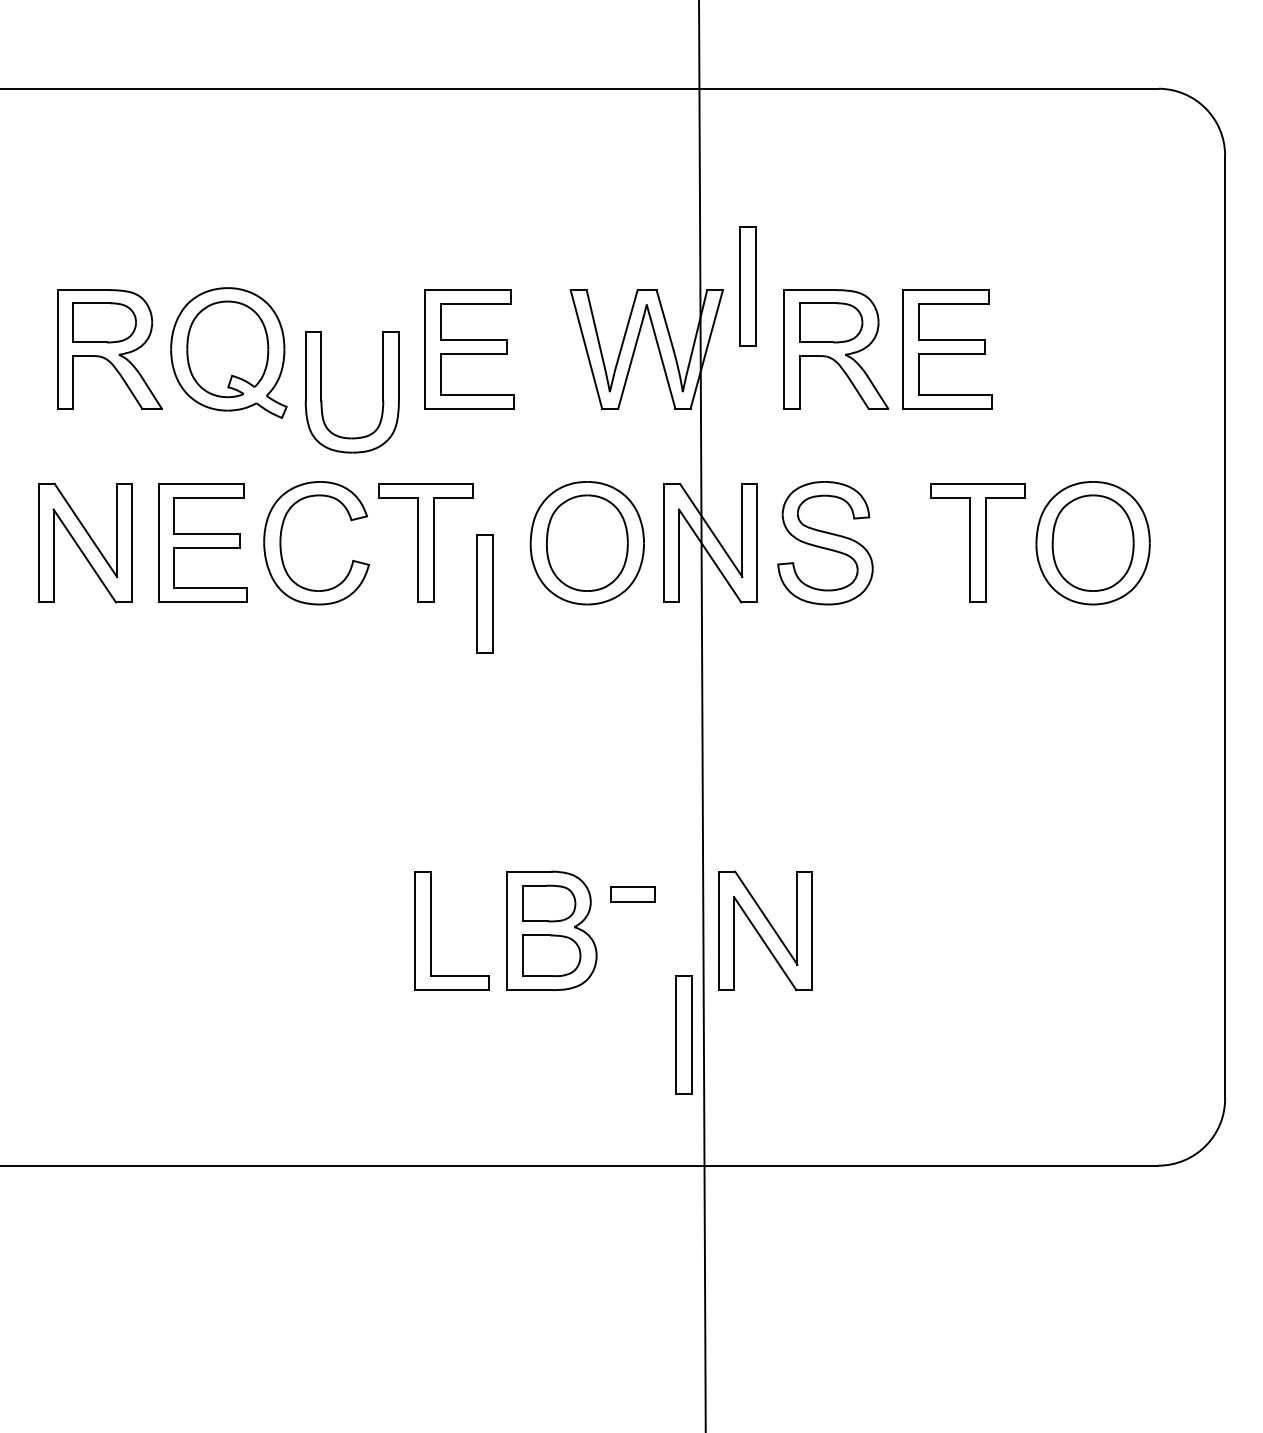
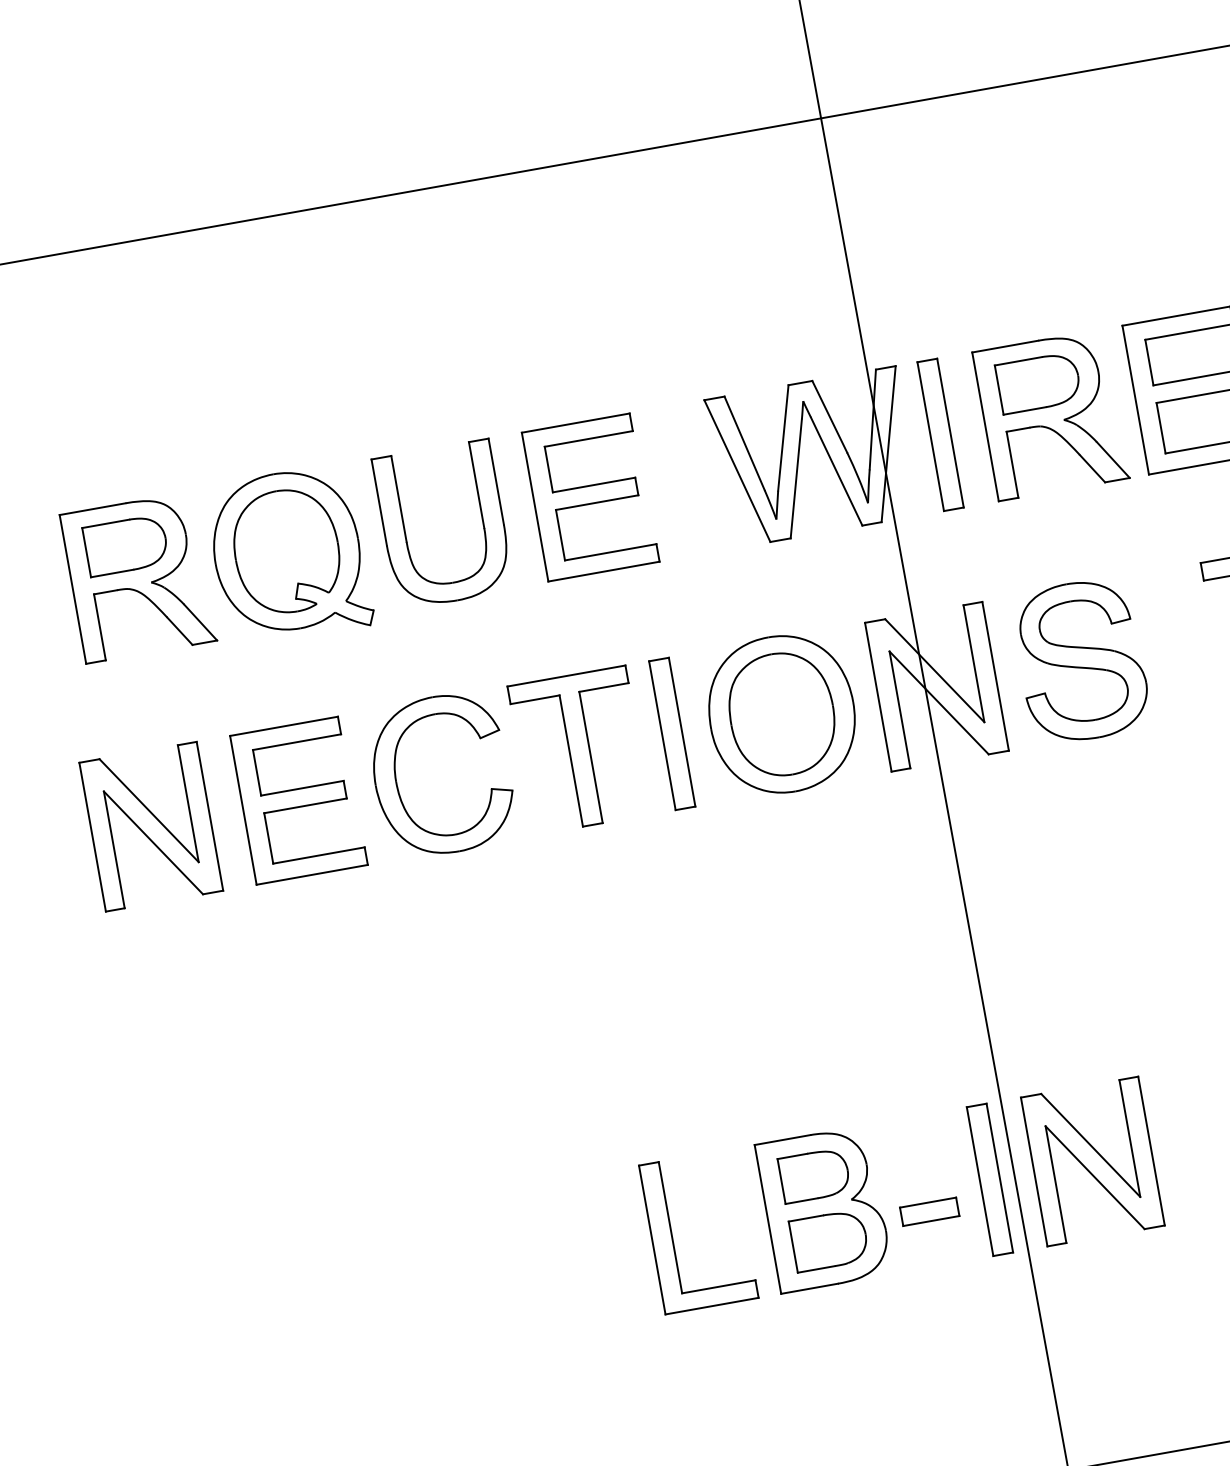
part: (747, 286) -> (939, 435), moved
part: (321, 392) -> (404, 531), moved
part: (484, 593) -> (671, 733), moved
part: (632, 894) -> (929, 1212), moved
part: (683, 1034) -> (989, 1179), moved

